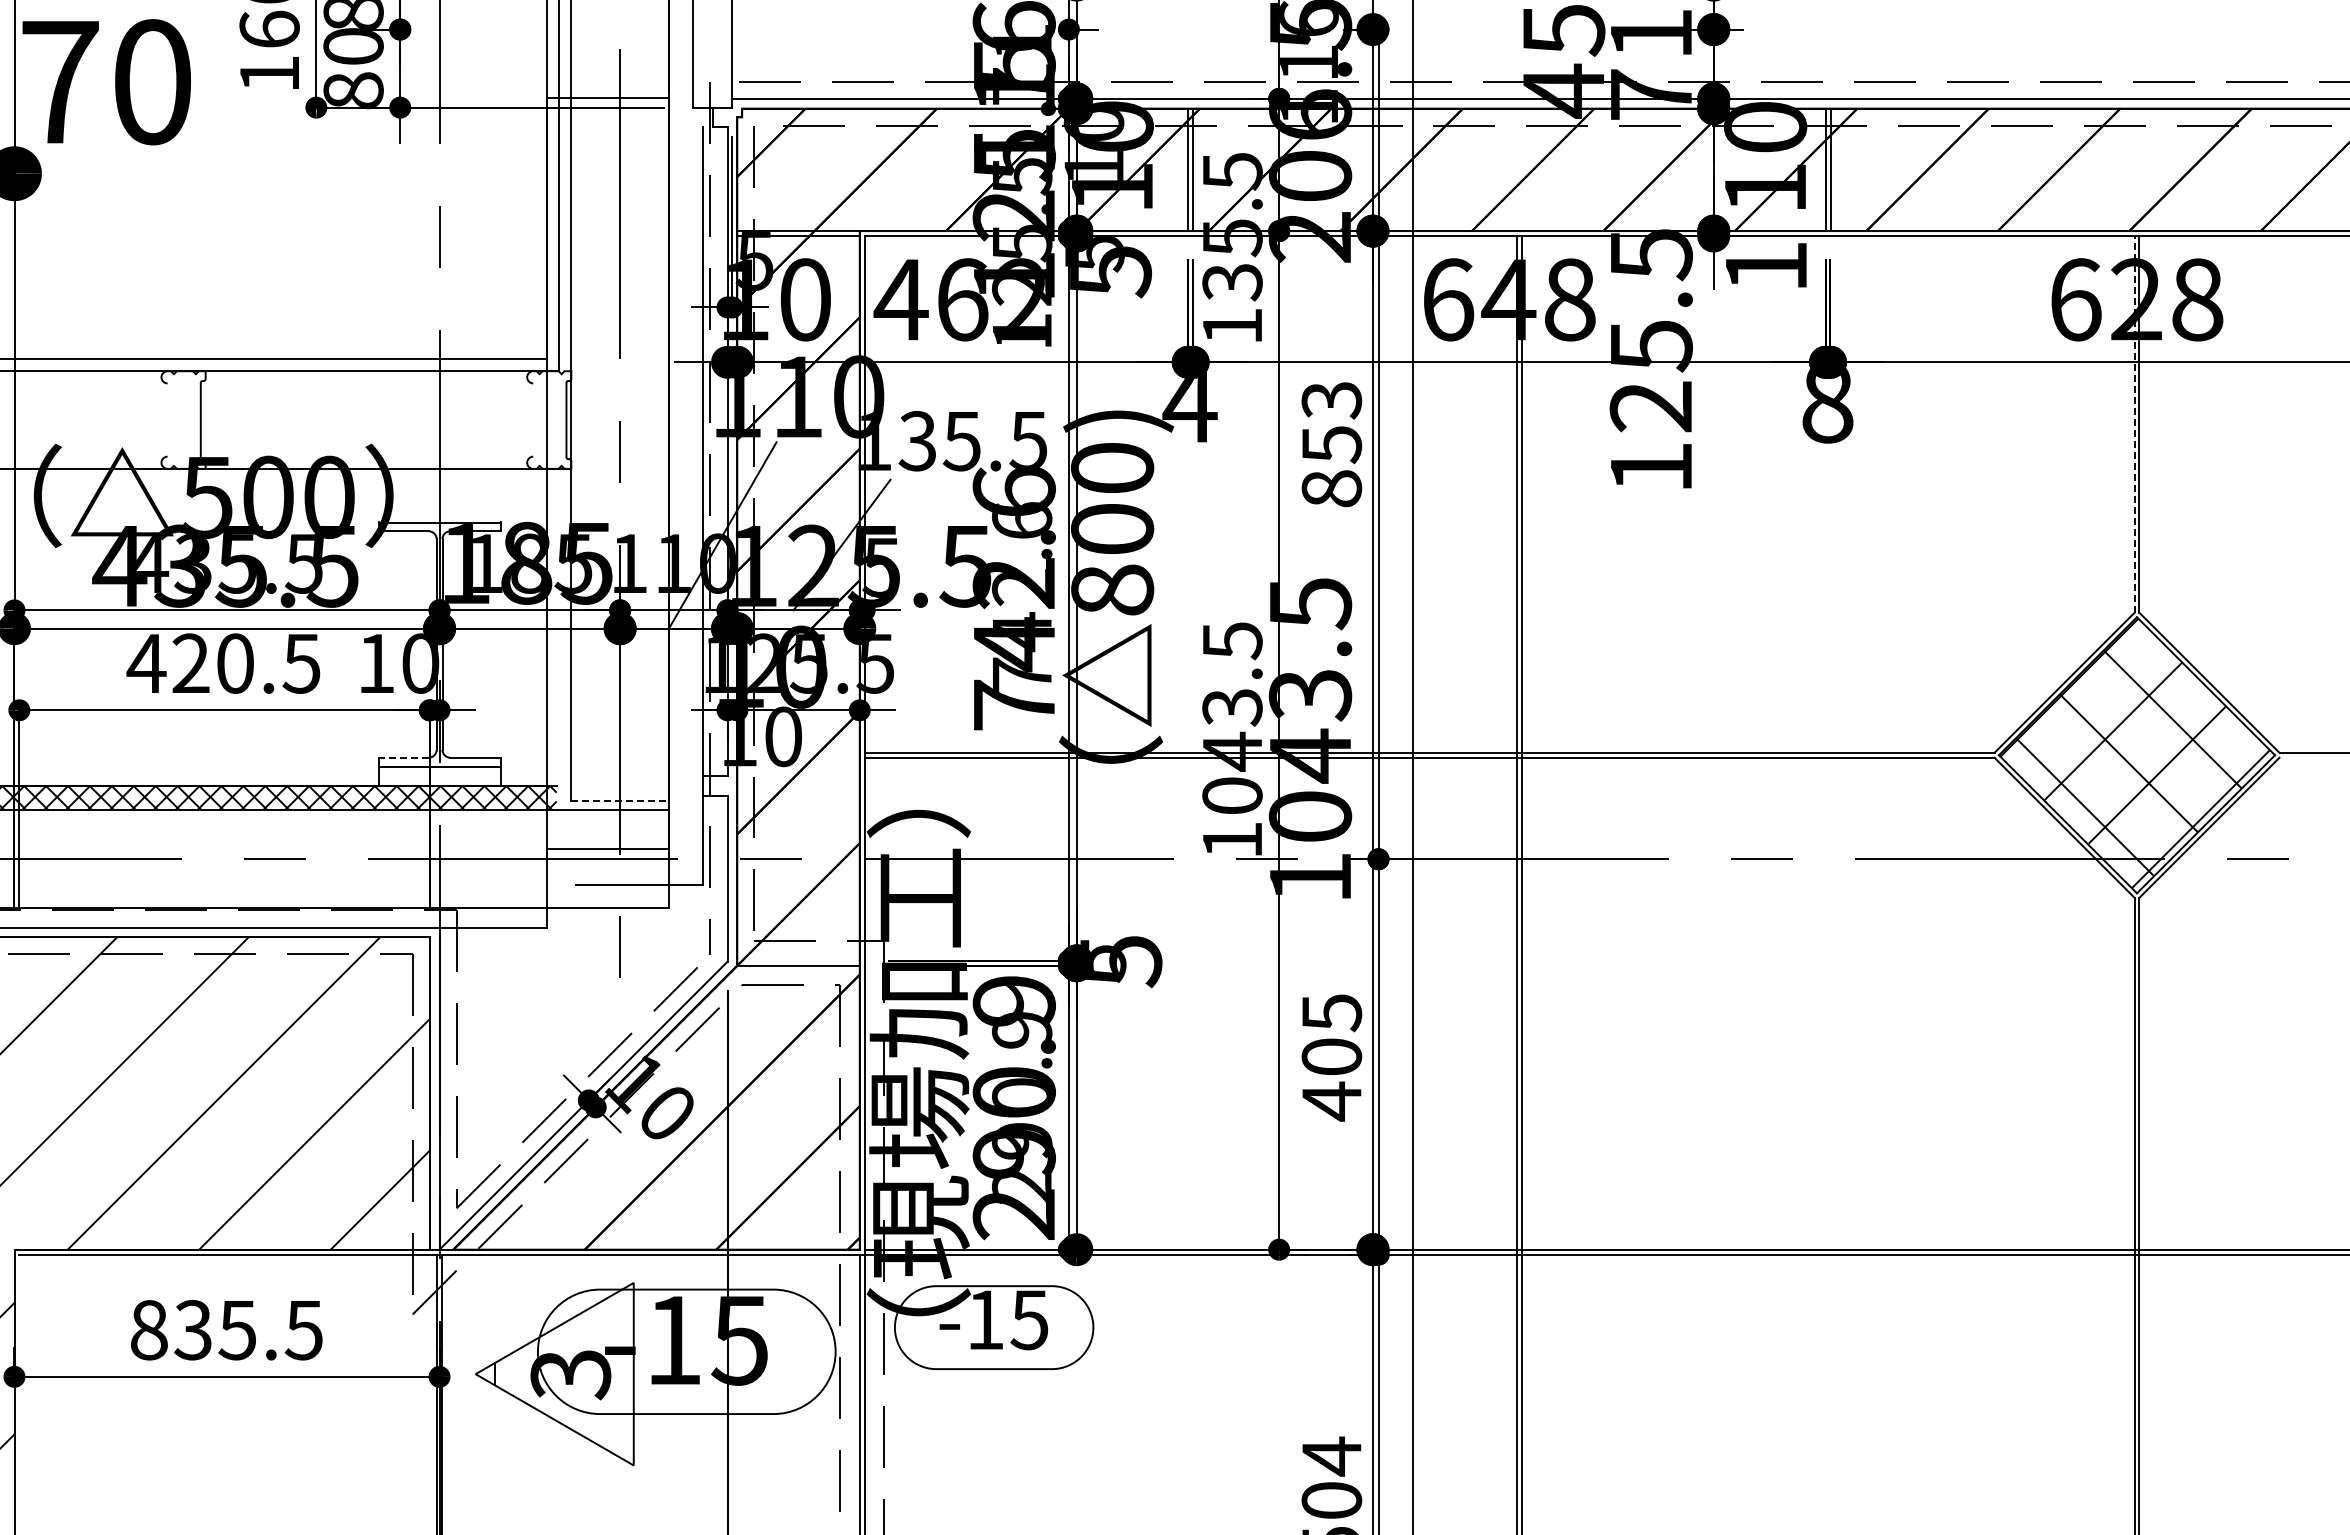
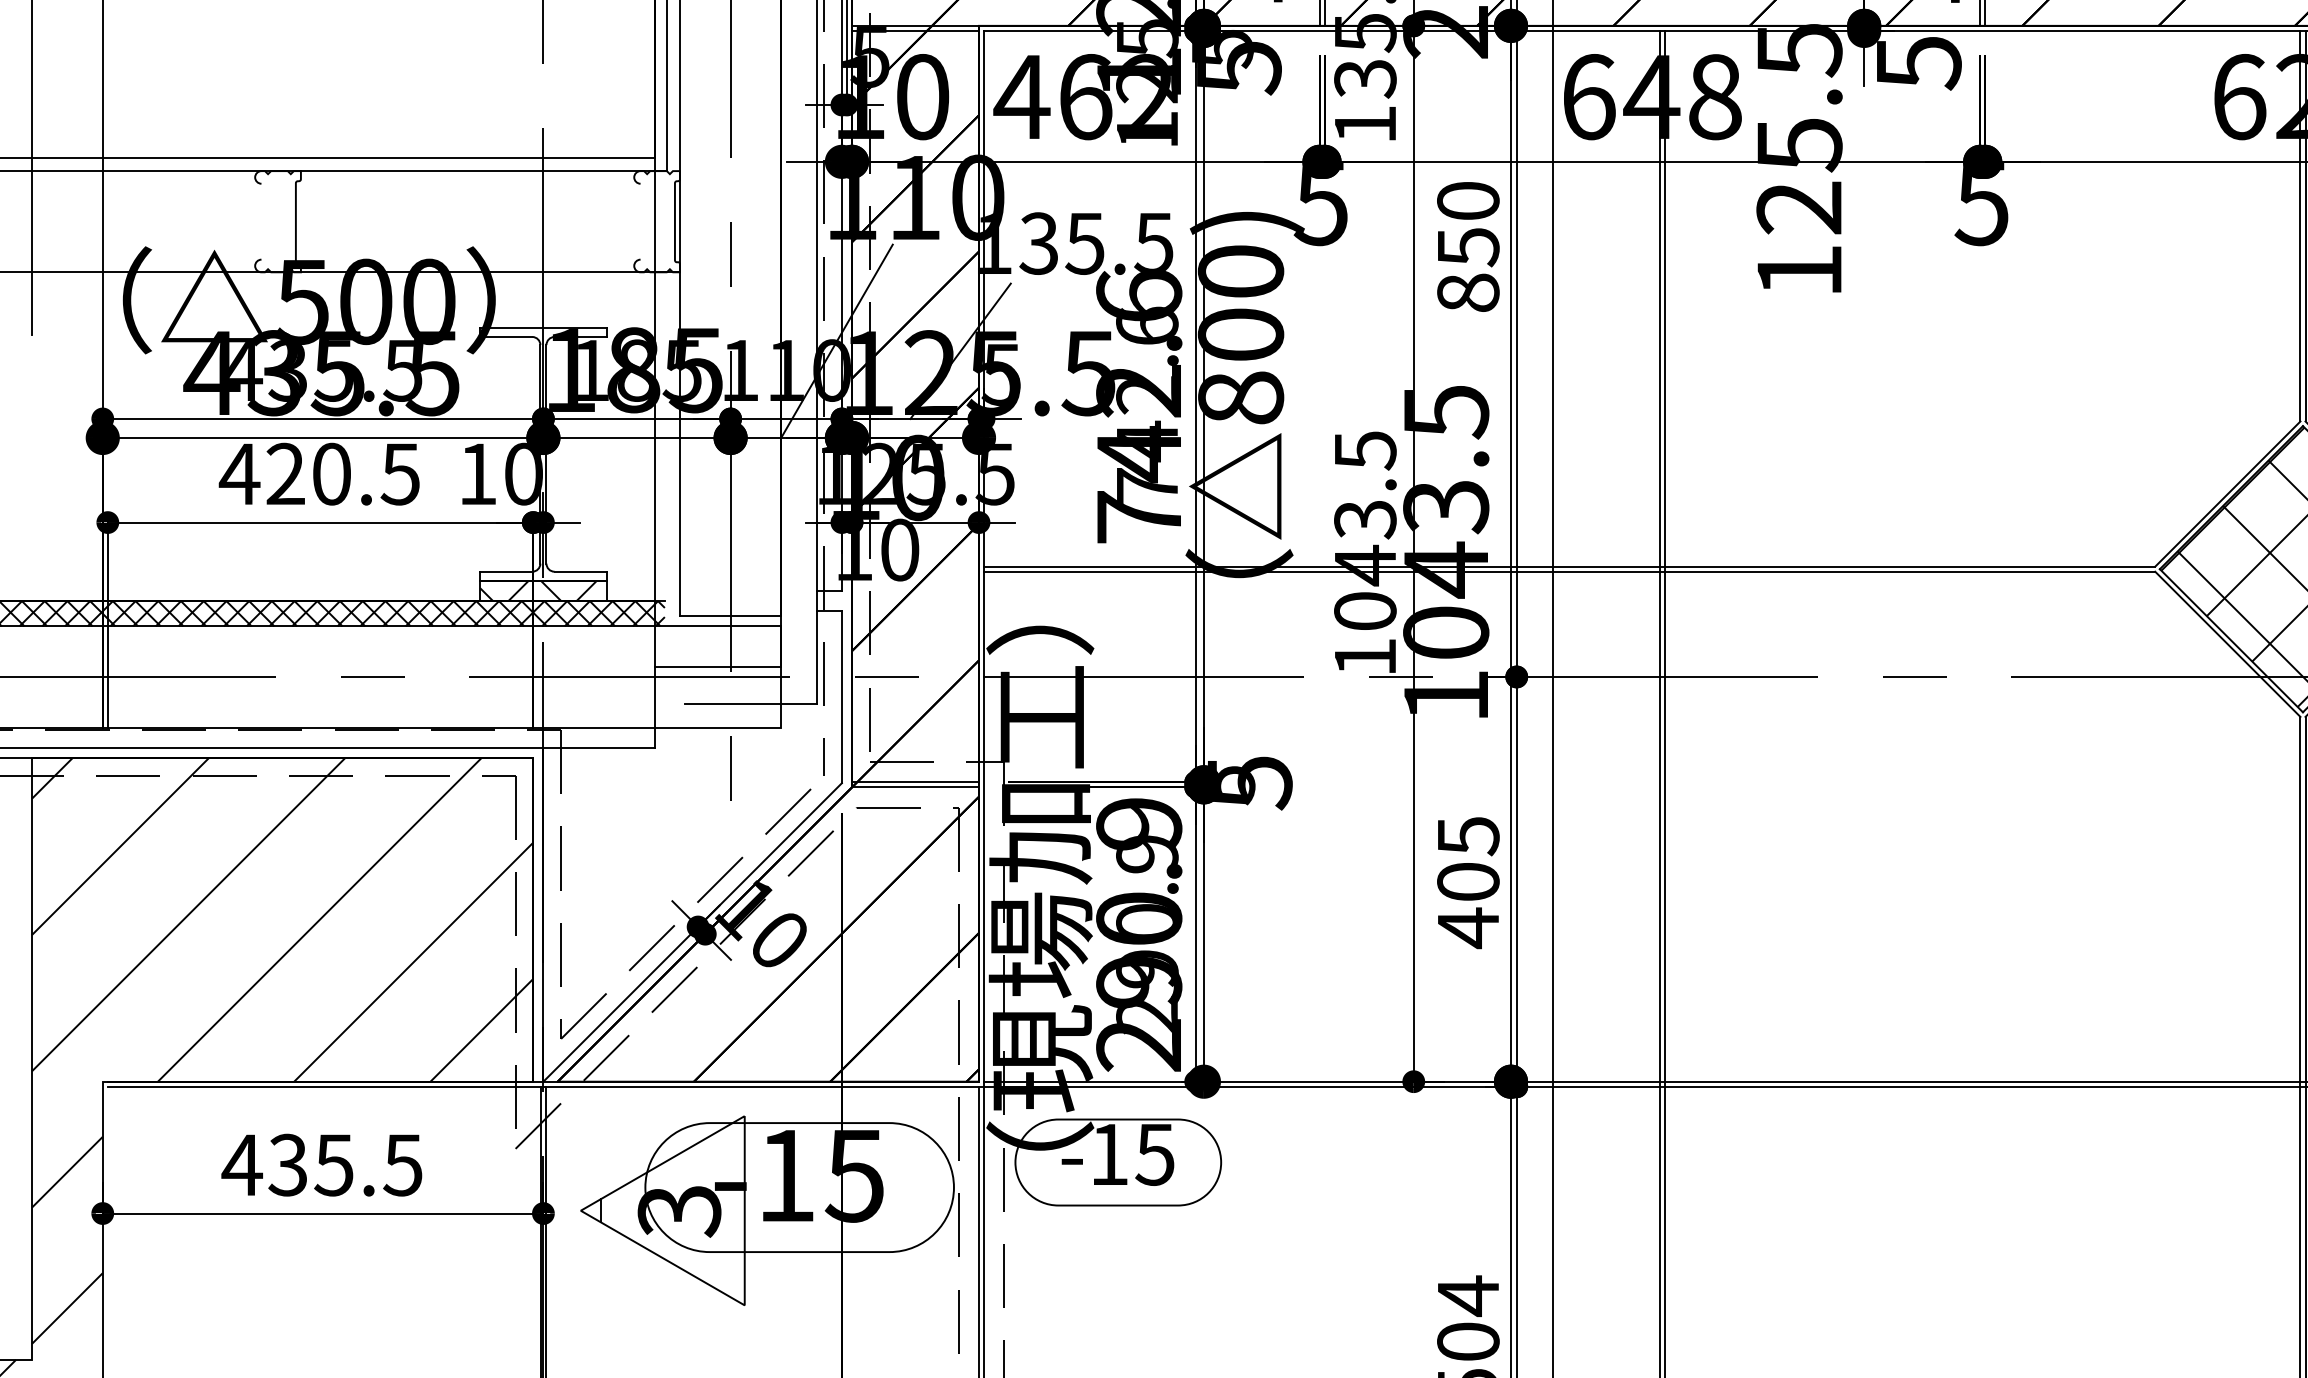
text: (1766, 267) -> (1918, 63), 1 -> 5
text: (1331, 400) -> (1467, 201), 853 -> 850
text: (1189, 403) -> (1320, 204), 4 -> 5
text: (1826, 403) -> (1981, 204), 8 -> 5
line: (2134, 423) -> (2300, 225), dashed -> solid
line: (403, 757) -> (506, 571), dashed -> solid
hatch: (434, 776) -> (538, 591), added
line: (620, 800) -> (730, 616), dashed -> solid
line: (798, 960) -> (915, 781), added
text: (148, 1330) -> (241, 1165), 835.5 -> 435.5

